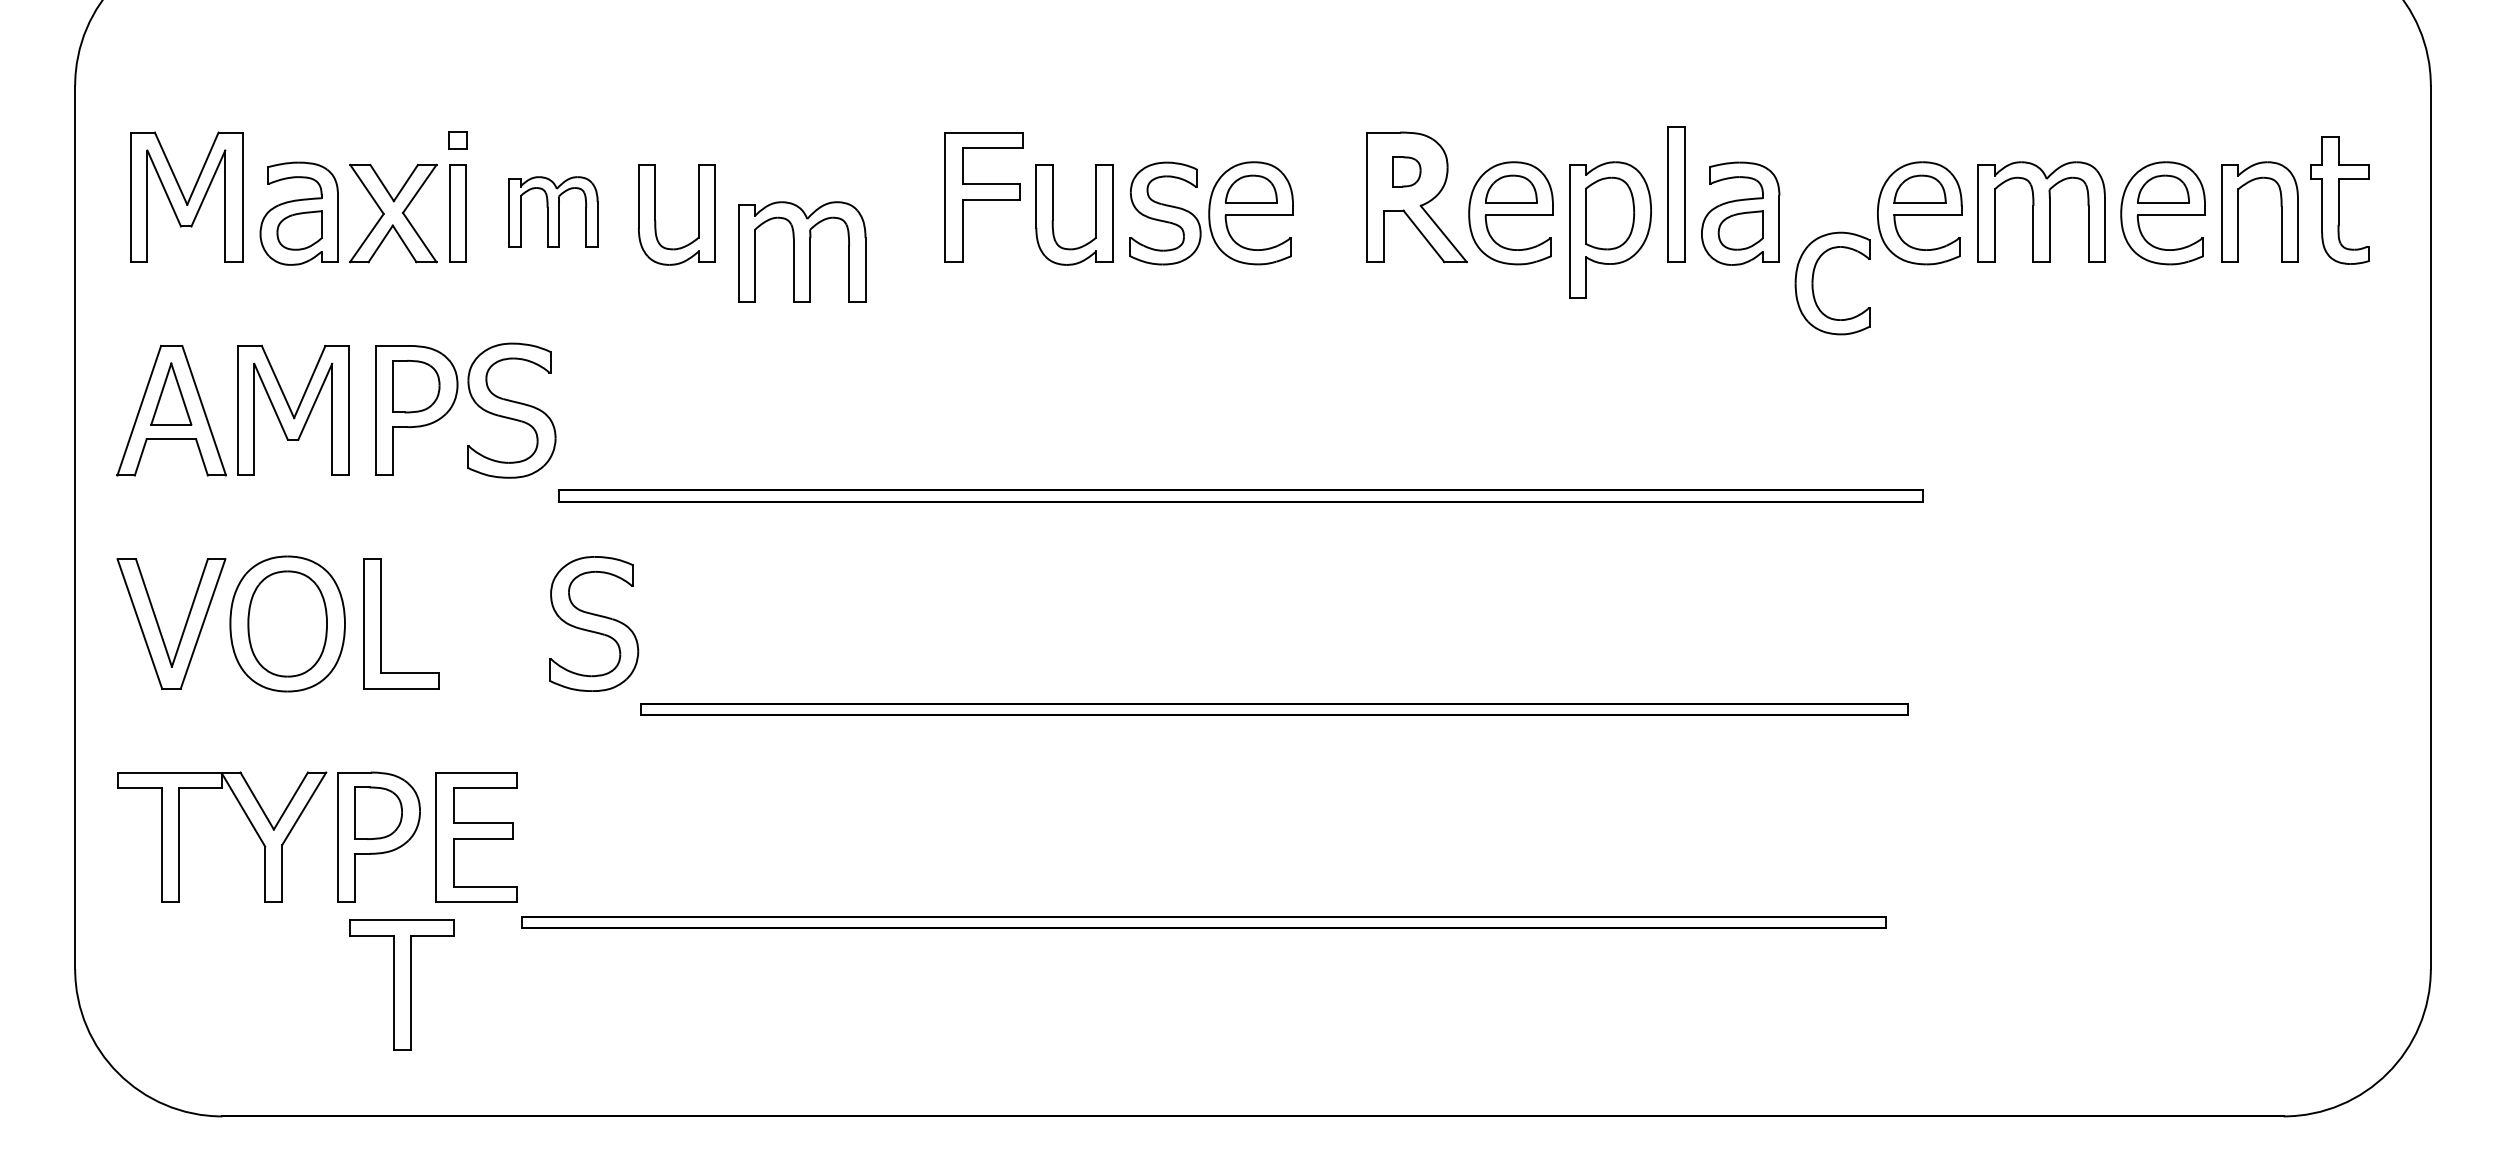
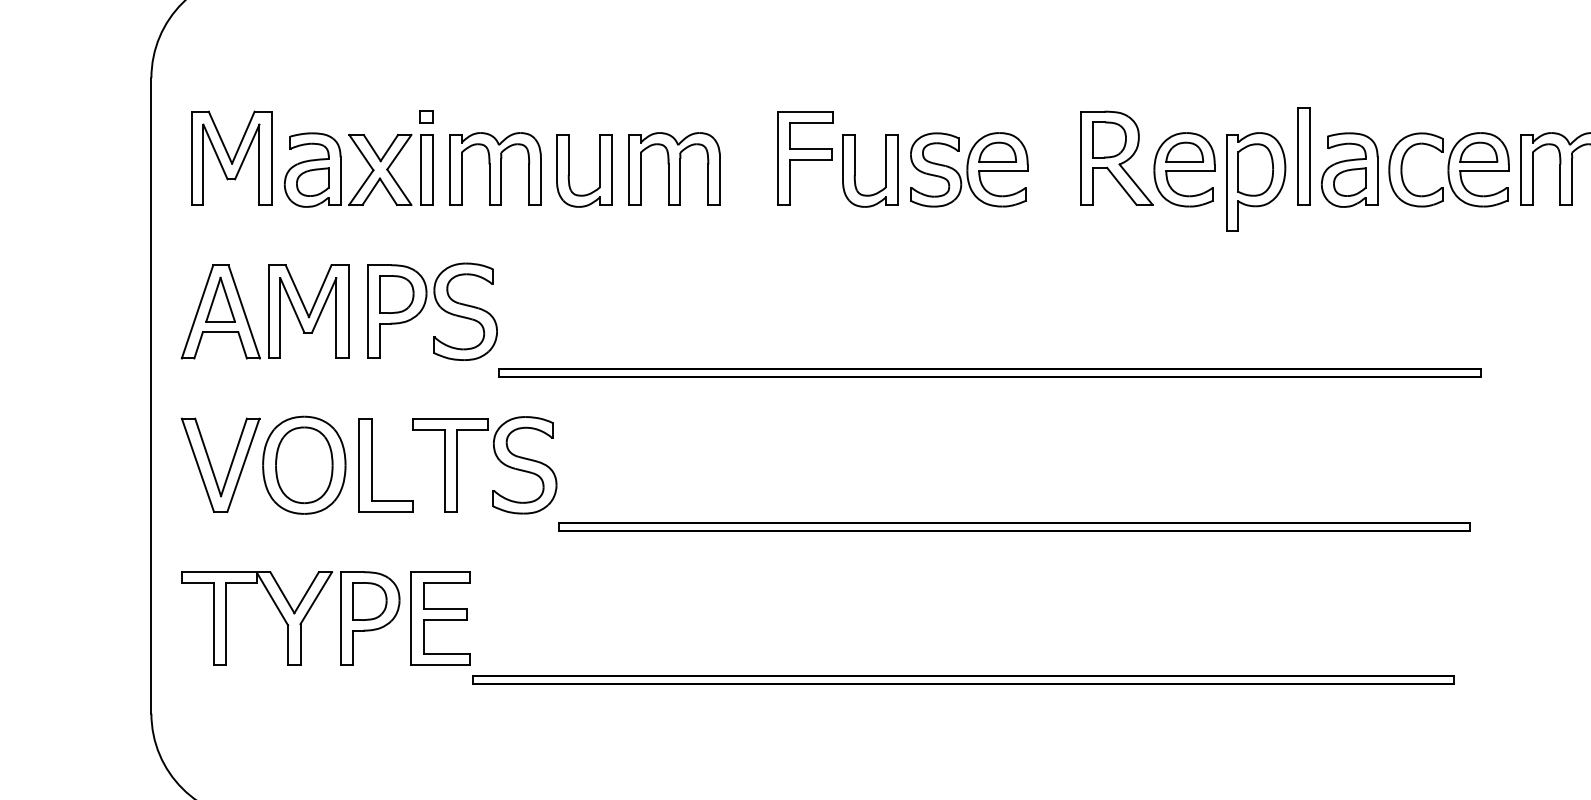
part: (1406, 171) -> (1109, 139), size x1.67
part: (553, 211) -> (495, 168), size x1.43
part: (802, 251) -> (674, 168), moved
part: (1813, 283) -> (1402, 169), moved
part: (401, 984) -> (450, 464), moved

